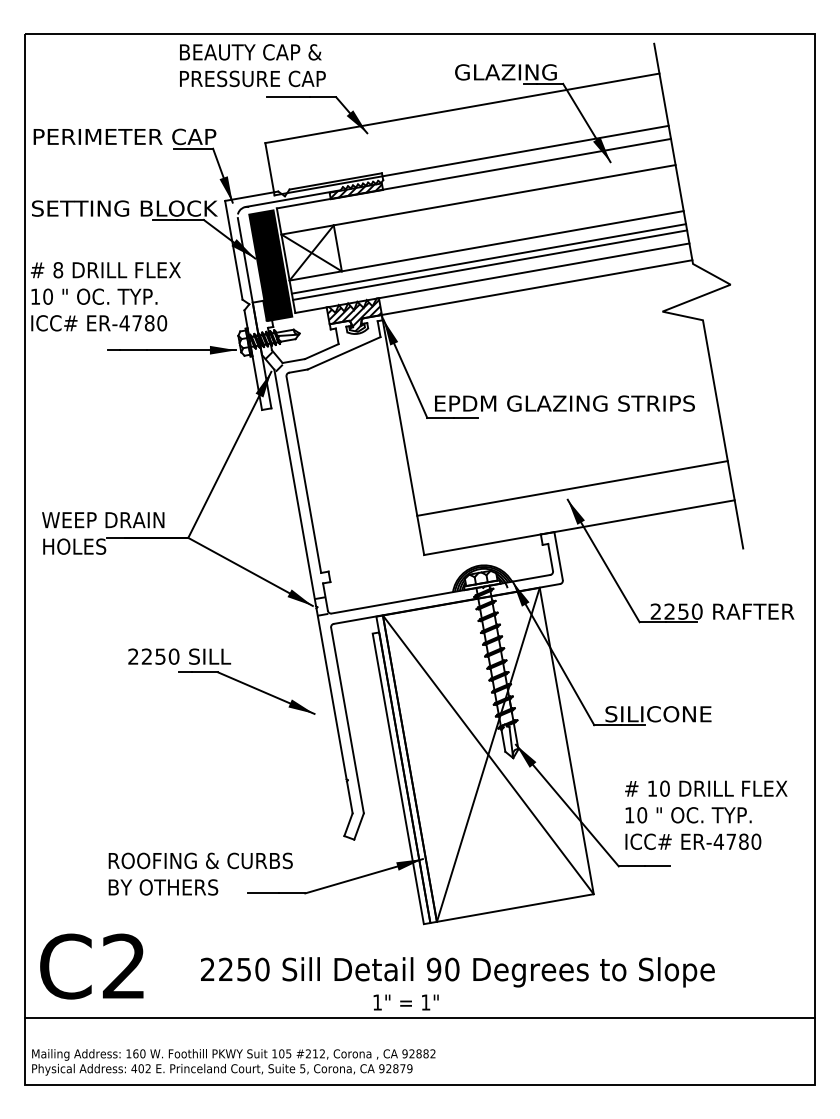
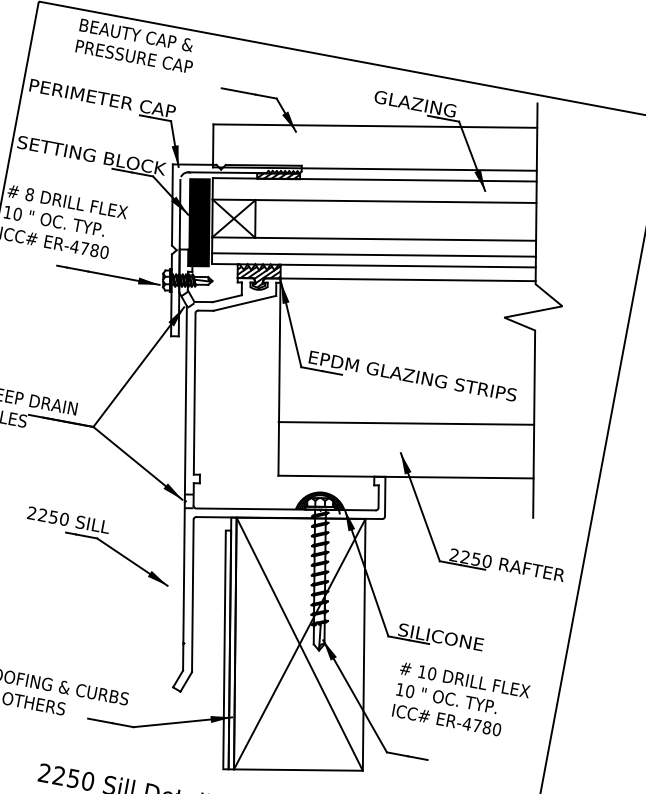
text: (252, 65) -> (136, 46), moved
line: (488, 258) -> (373, 249), removed
line: (572, 488) -> (406, 423), moved
text: (706, 814) -> (461, 700), moved

